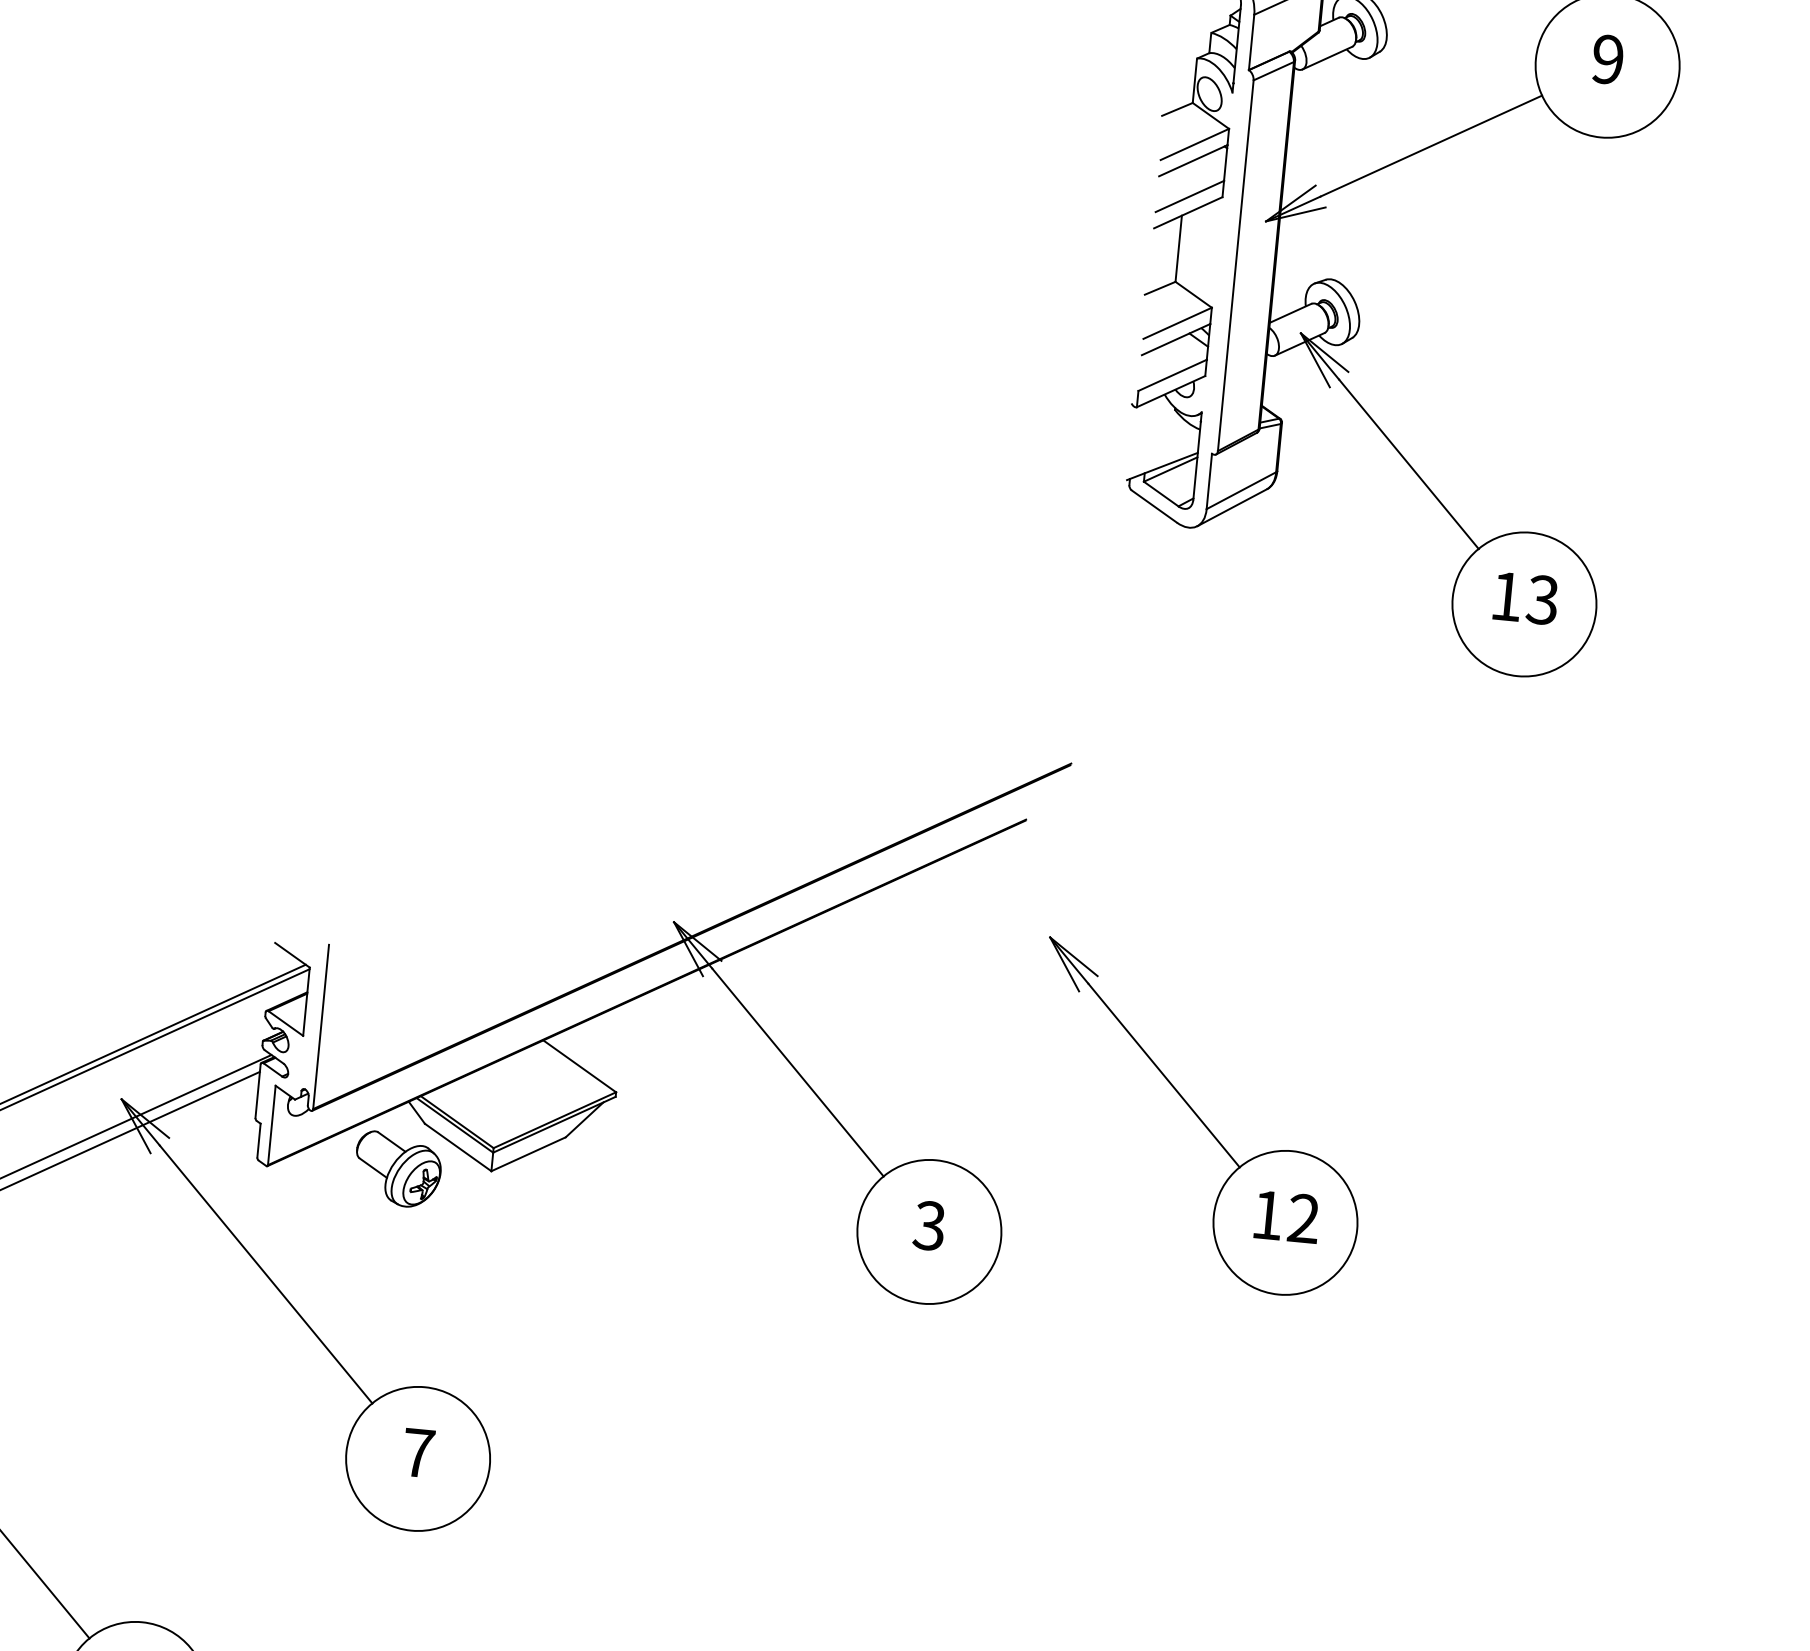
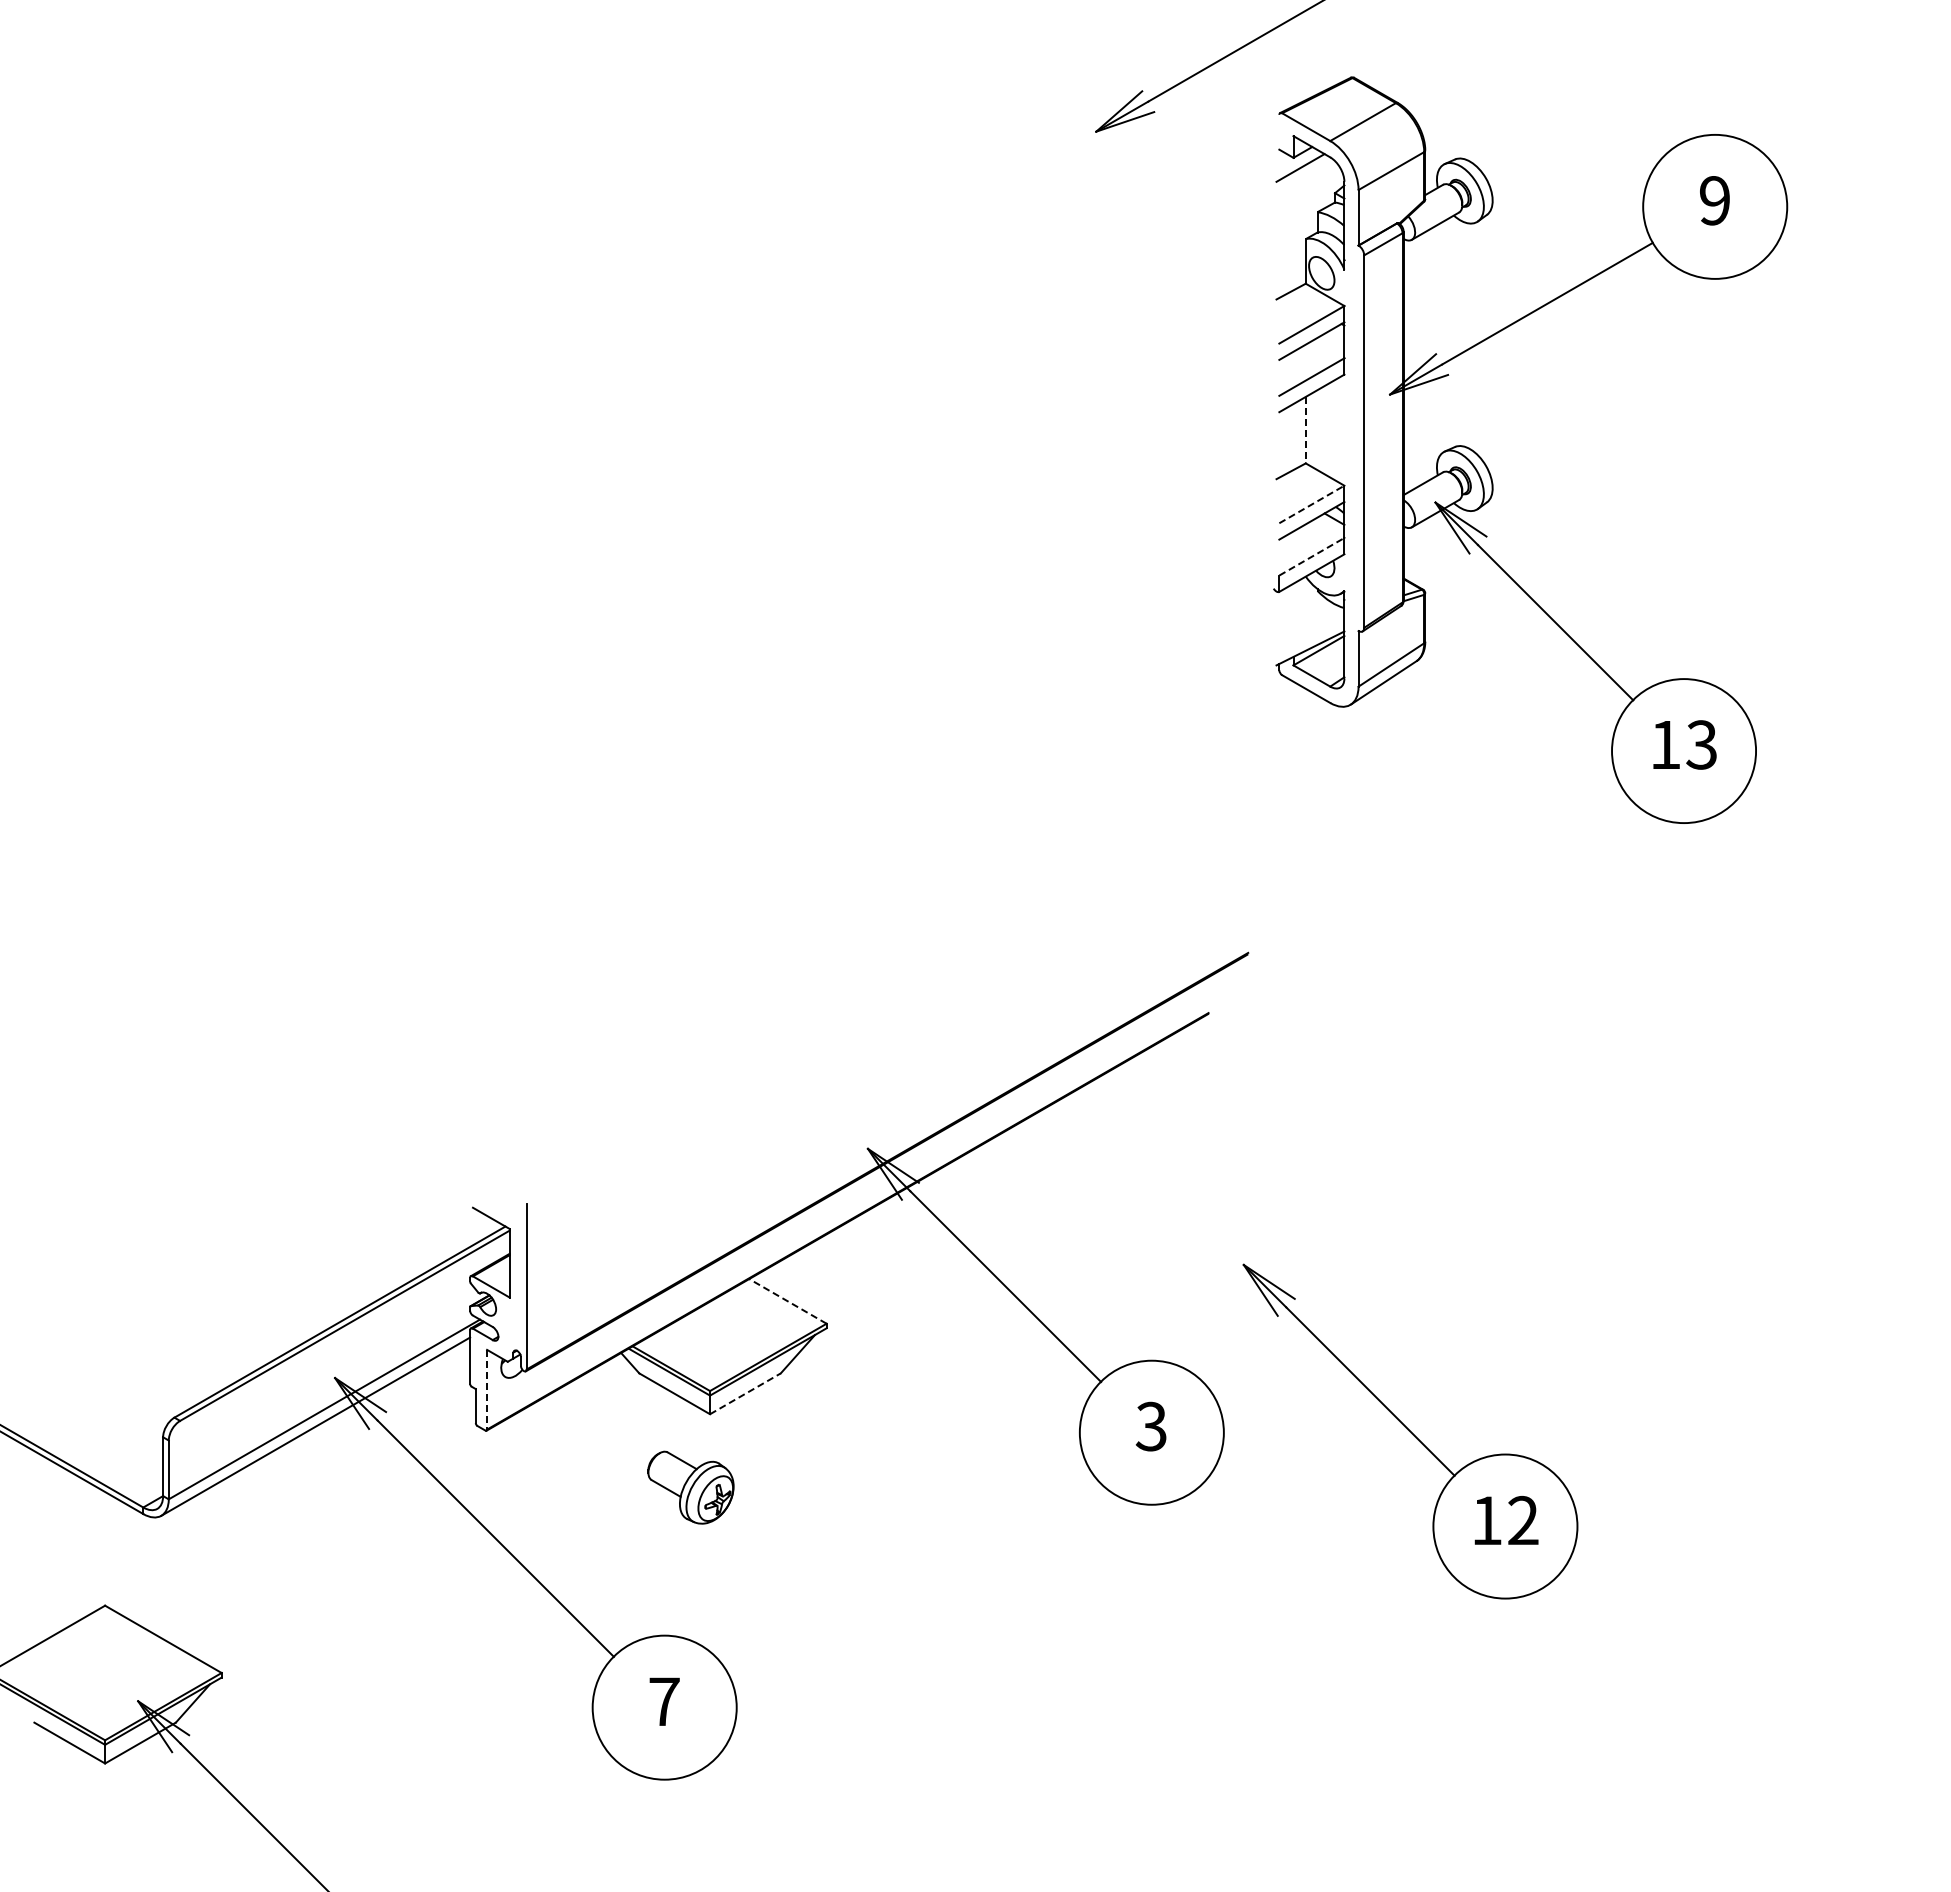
line: (1178, 249) -> (1305, 430), solid -> dashed
line: (1177, 323) -> (1311, 504), solid -> dashed
line: (1172, 375) -> (1311, 556), solid -> dashed
line: (579, 1066) -> (787, 1301), solid -> dashed
part: (1200, 1119) -> (1410, 1431), moved
line: (272, 1125) -> (487, 1389), solid -> dashed
line: (528, 1153) -> (745, 1393), solid -> dashed
part: (397, 1169) -> (690, 1487), moved

